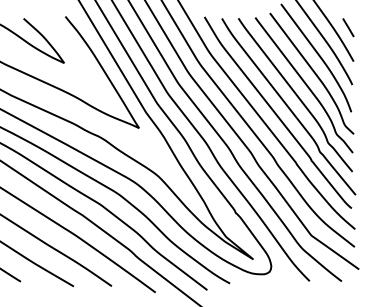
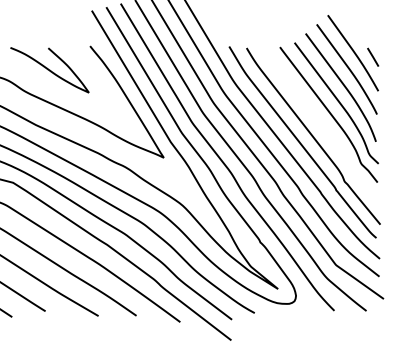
curve: (294, 93) -> (319, 123), removed

